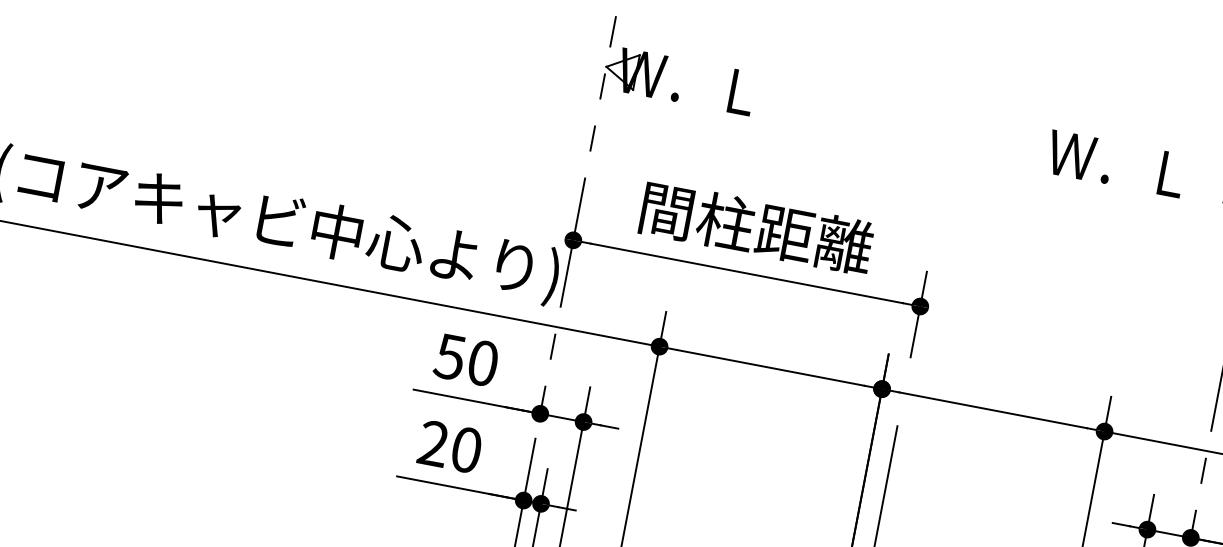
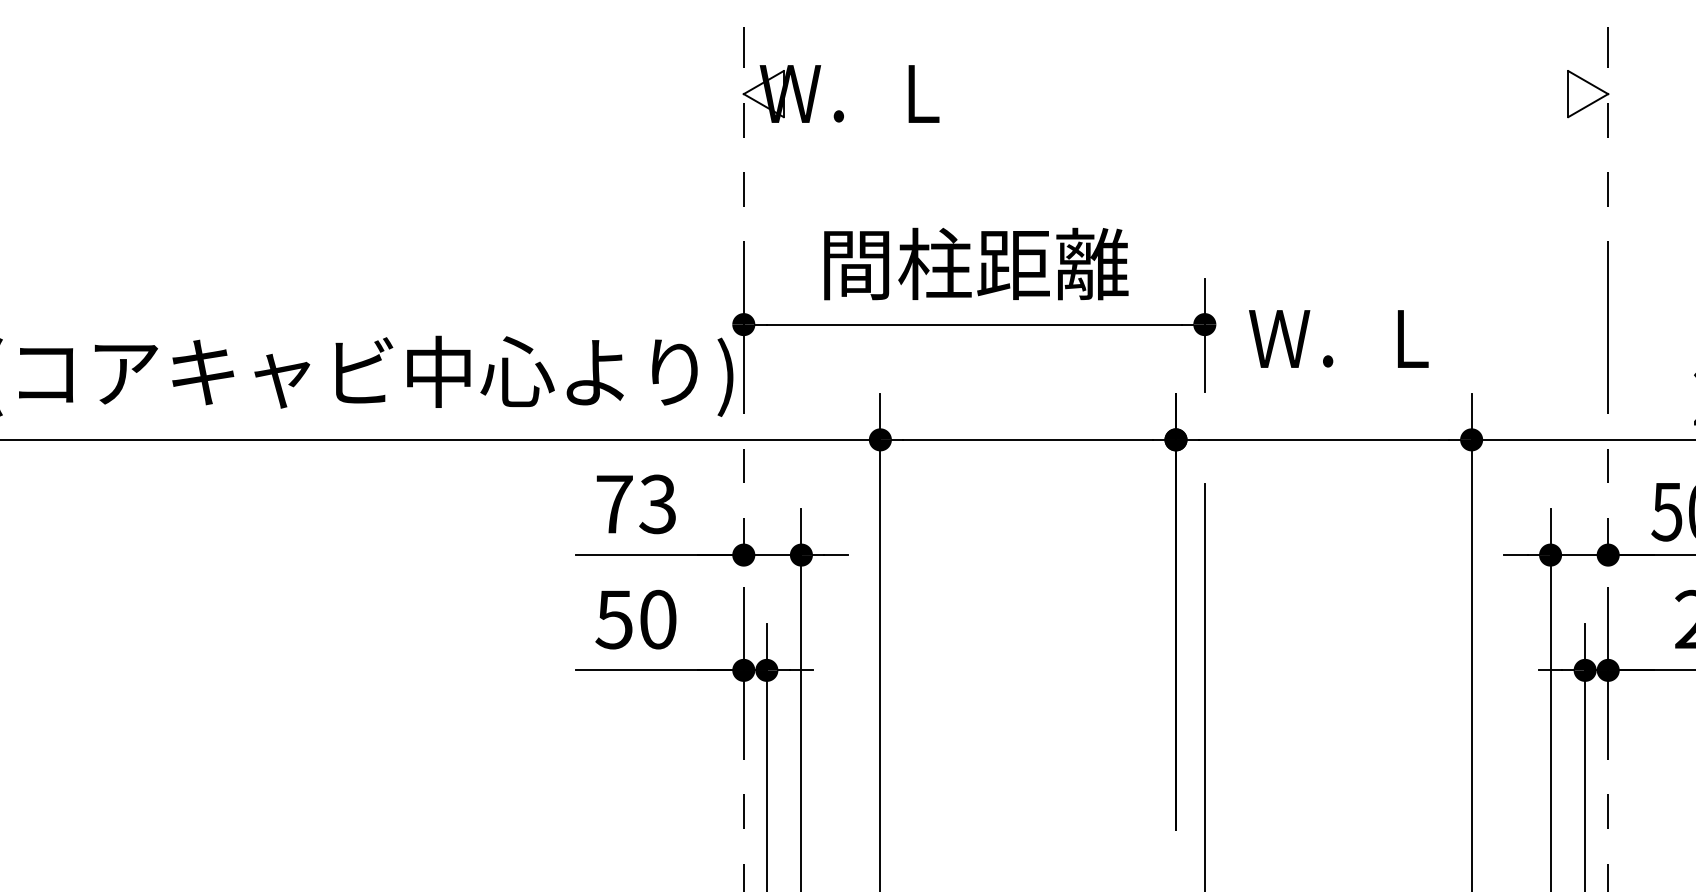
text: (1115, 163) -> (1338, 338), moved
text: (465, 360) -> (635, 504), 50 -> 73
text: (432, 443) -> (613, 619), 20 -> 50

